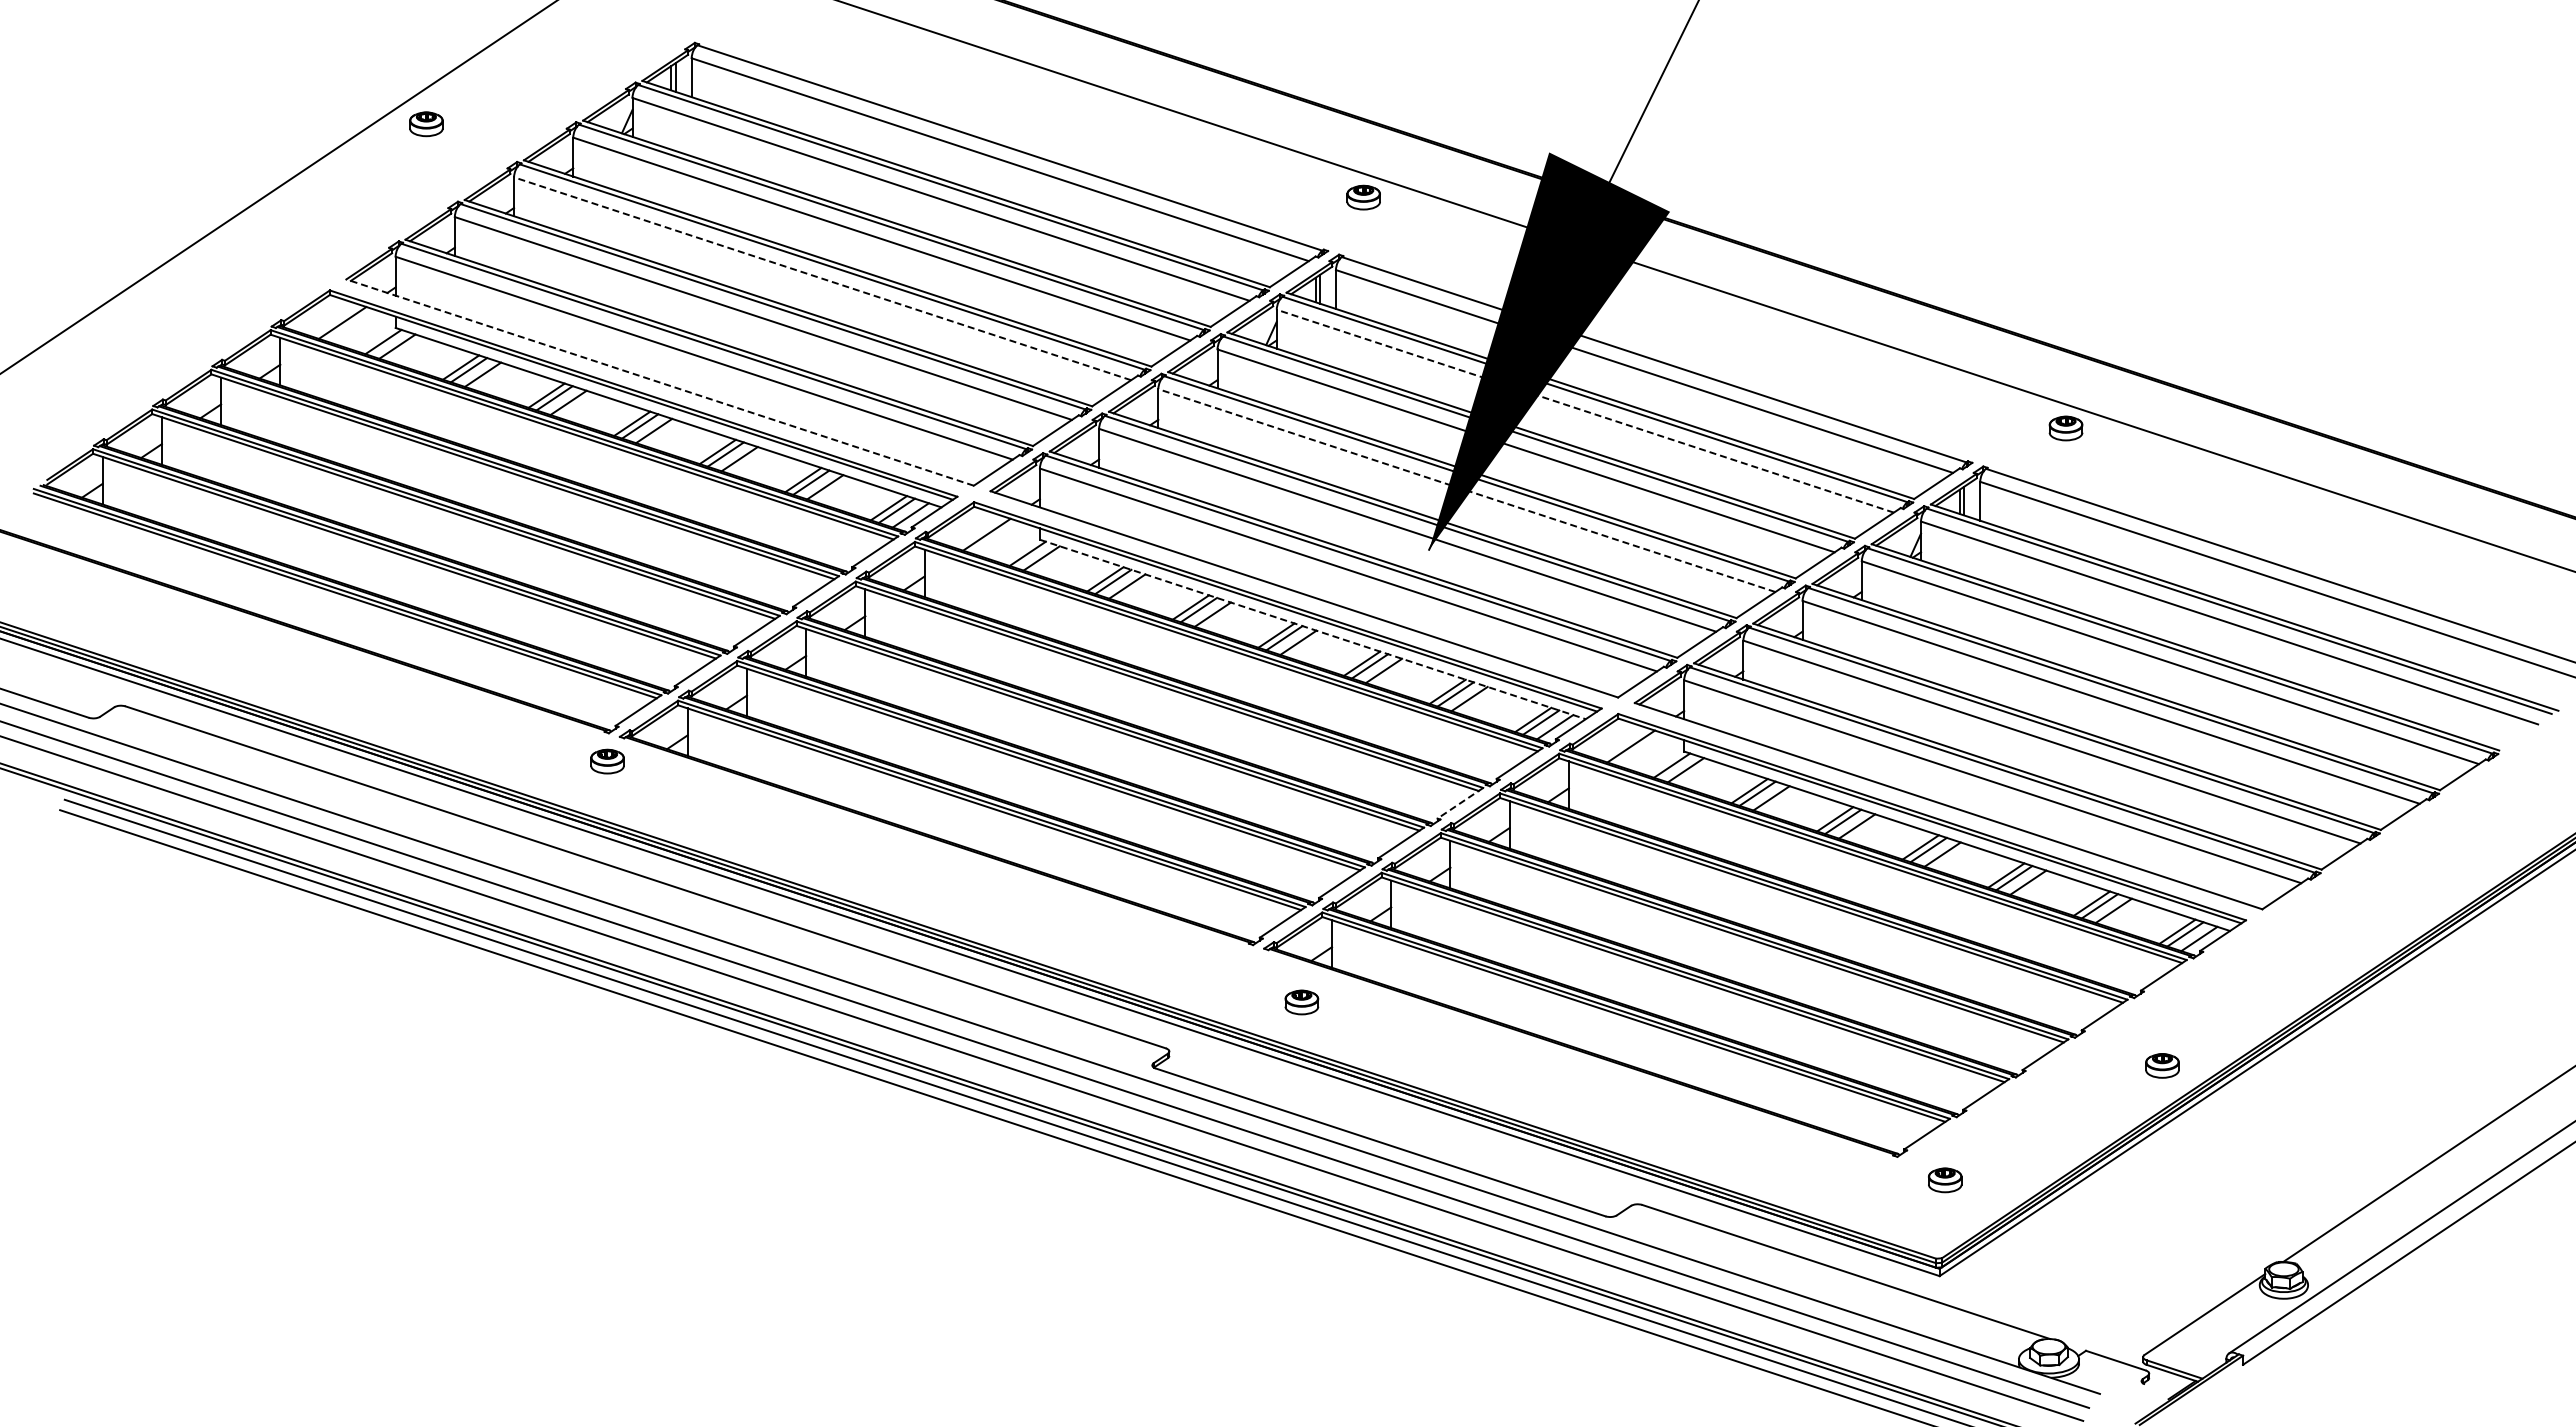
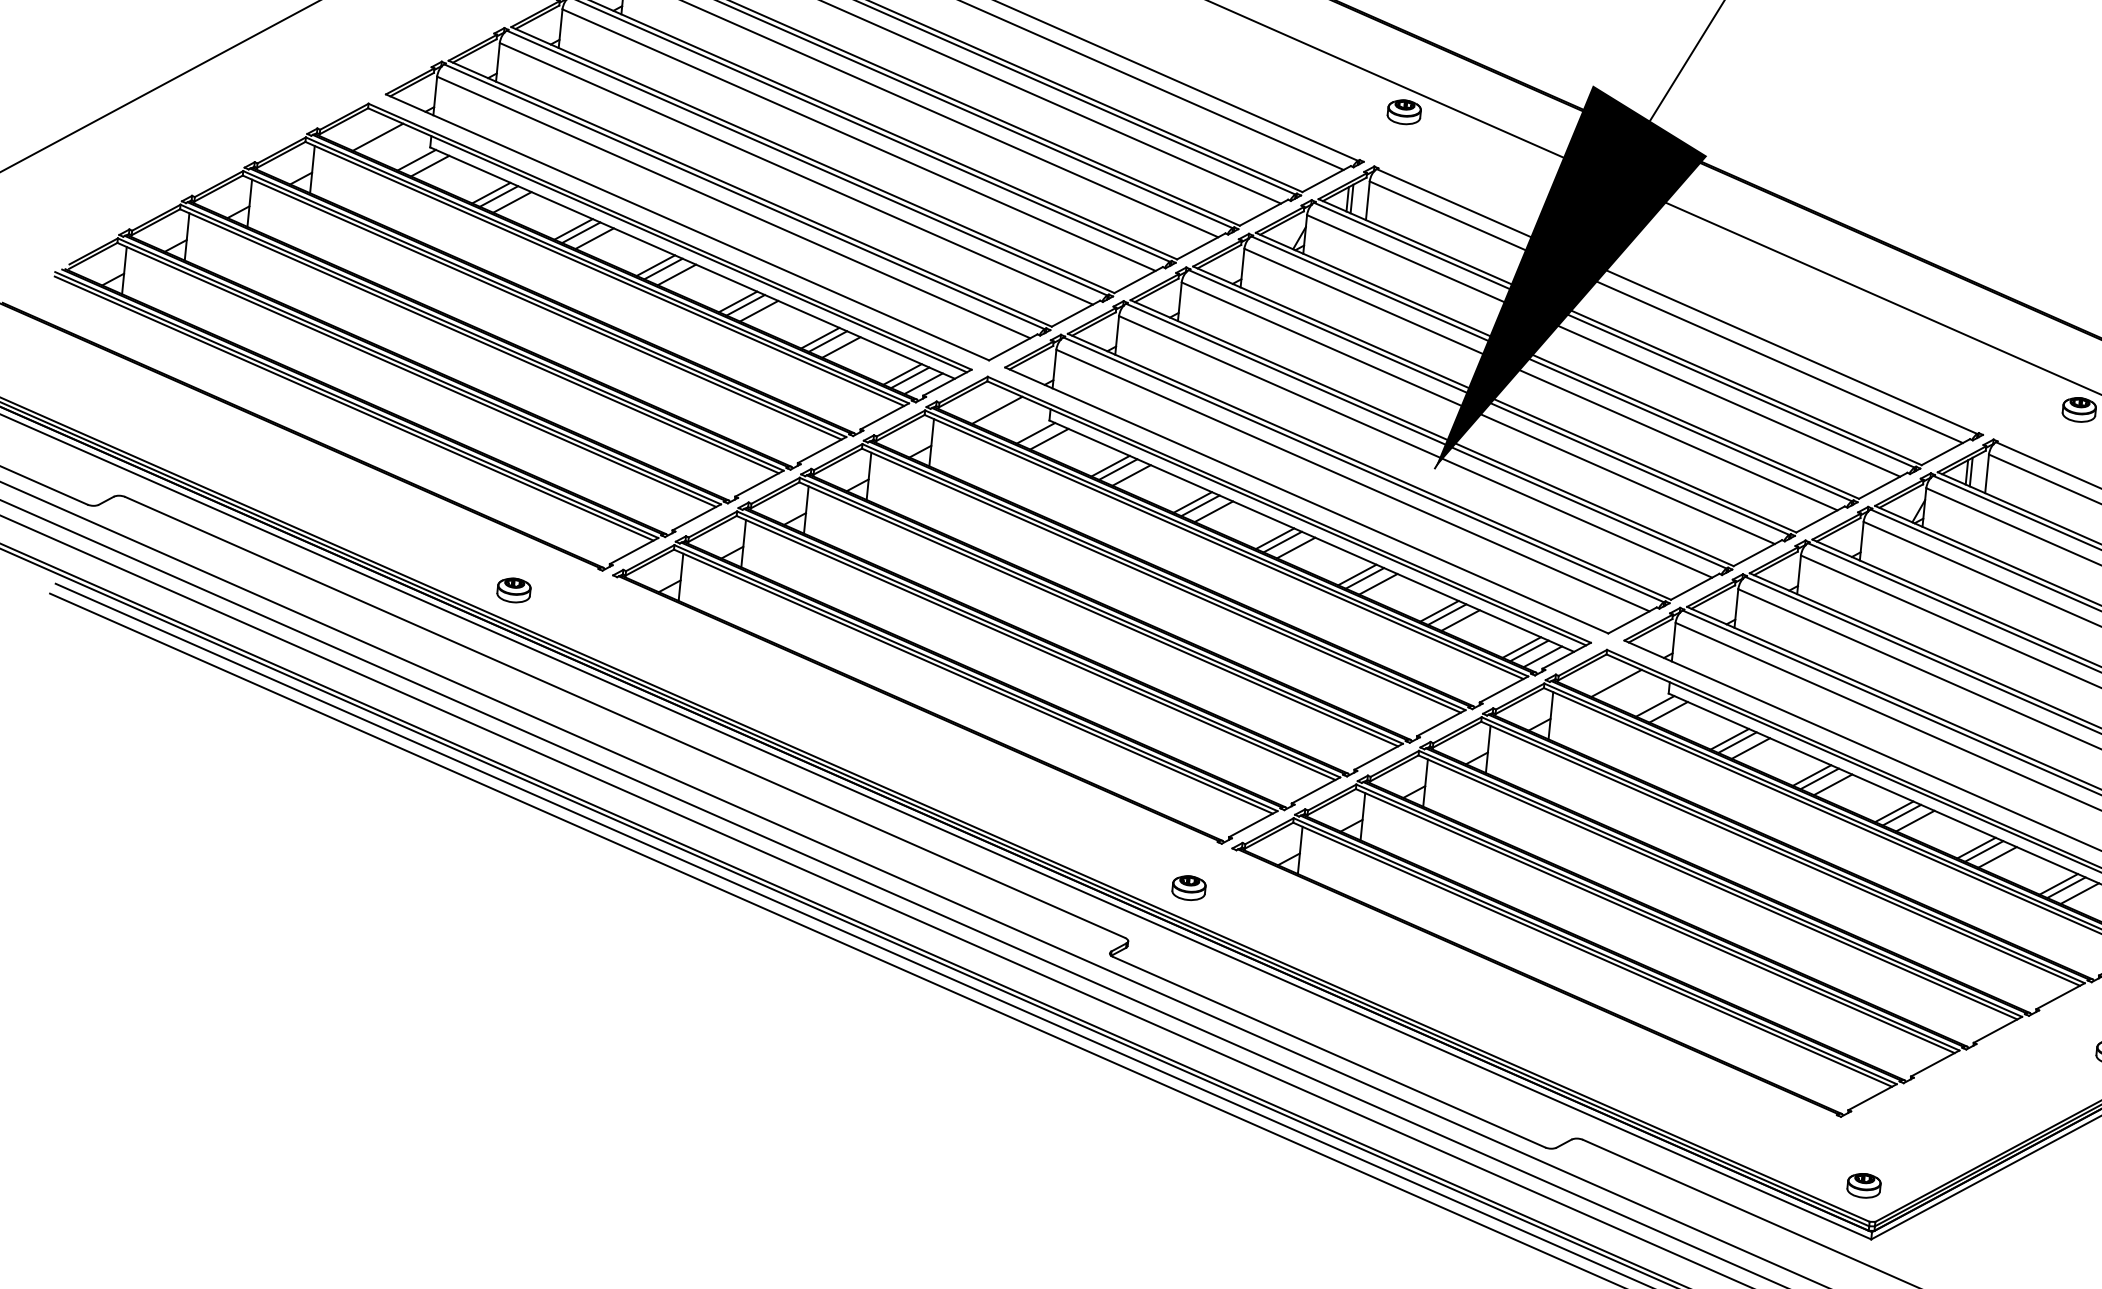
line: (822, 278) -> (858, 139), dashed -> solid
line: (659, 382) -> (686, 227), dashed -> solid
line: (1585, 411) -> (1603, 346), dashed -> solid
line: (1466, 490) -> (1477, 413), dashed -> solid
line: (1313, 629) -> (1312, 536), dashed -> solid
part: (607, 761) -> (513, 590), moved
line: (1460, 803) -> (1441, 723), dashed -> solid
part: (1301, 1002) -> (1188, 888), moved
part: (1945, 1180) -> (1864, 1185), moved

